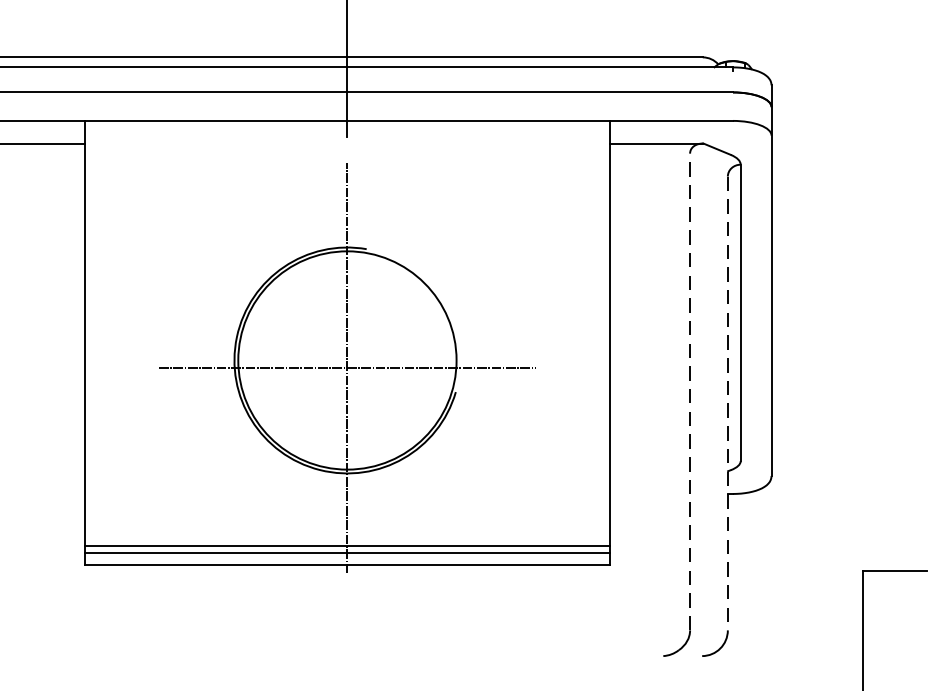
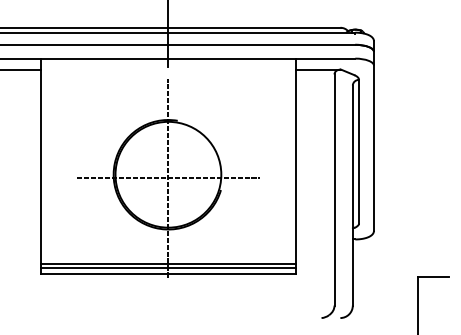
line: (690, 392) -> (334, 190), dashed -> solid
line: (727, 403) -> (352, 195), dashed -> solid

